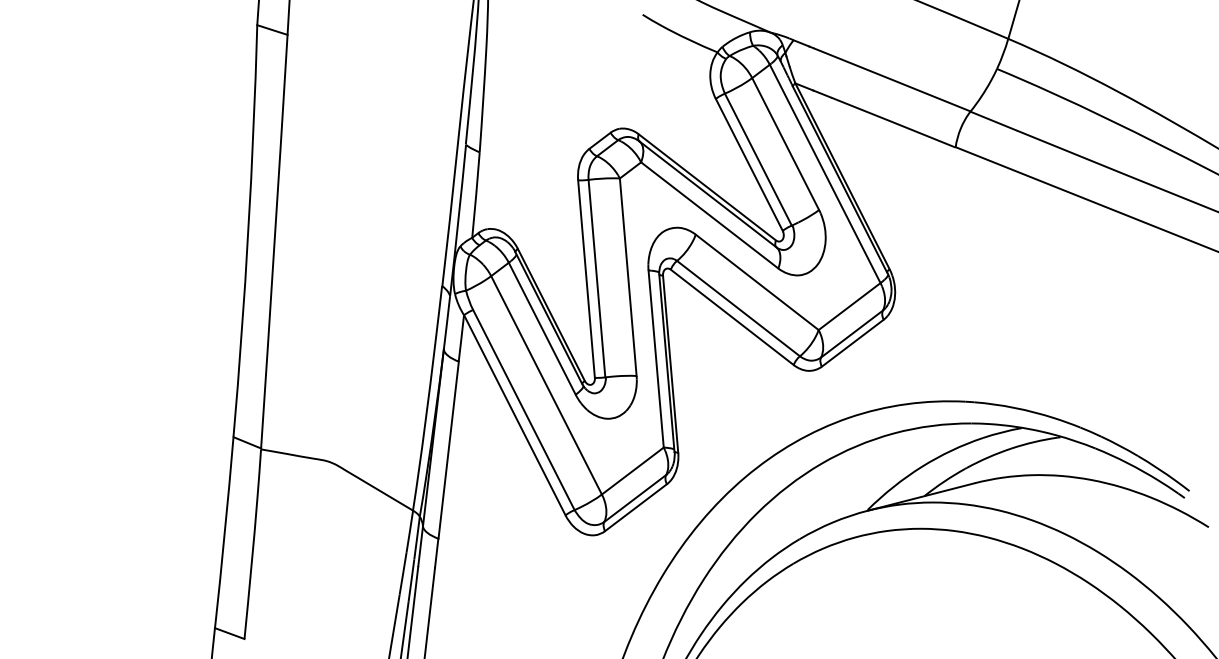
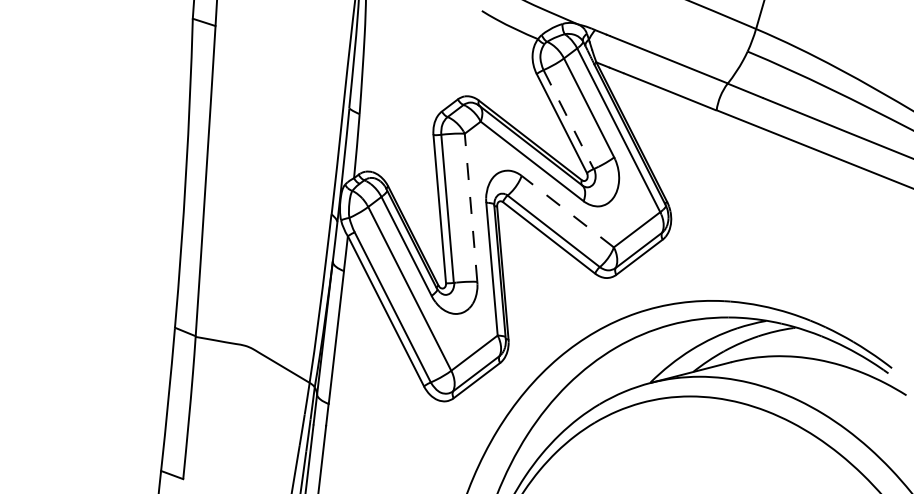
line: (758, 160) -> (568, 120), solid -> dashed
line: (628, 276) -> (471, 207), solid -> dashed
line: (756, 282) -> (567, 211), solid -> dashed

